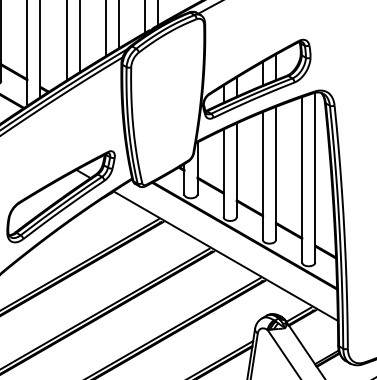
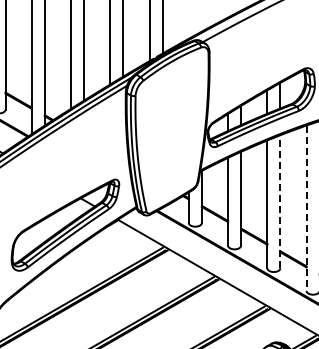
line: (276, 172) -> (280, 200), solid -> dashed
line: (302, 179) -> (306, 207), solid -> dashed

